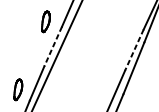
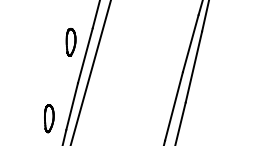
part: (45, 21) -> (70, 42), moved
line: (53, 47) -> (85, 56), dashed -> solid
line: (134, 50) -> (190, 43), dashed -> solid

